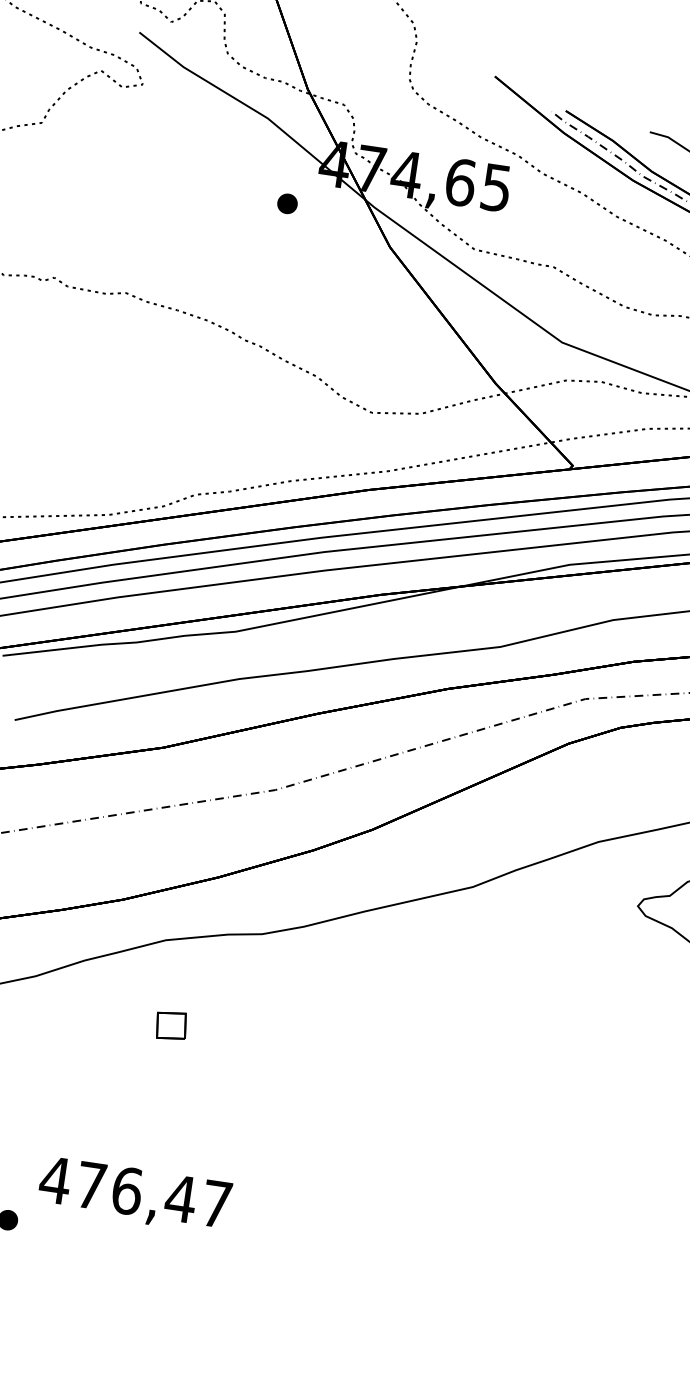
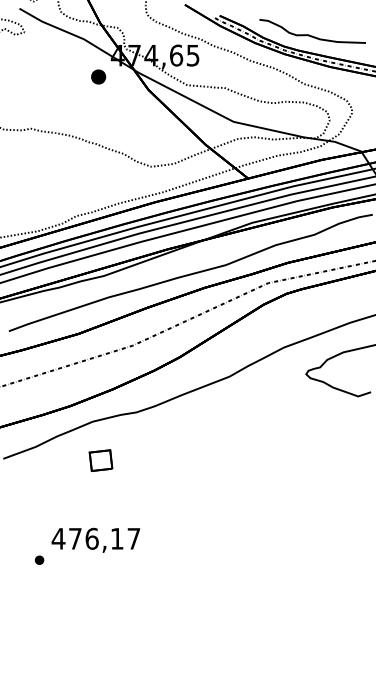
part: (287, 202) -> (98, 76), size x1.6
part: (172, 1023) -> (101, 459), size x1.6
text: (181, 1198) -> (117, 538), 476,47 -> 476,17

